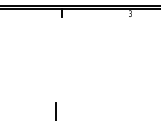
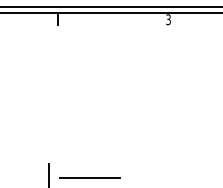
line: (81, 111) -> (89, 177), added

